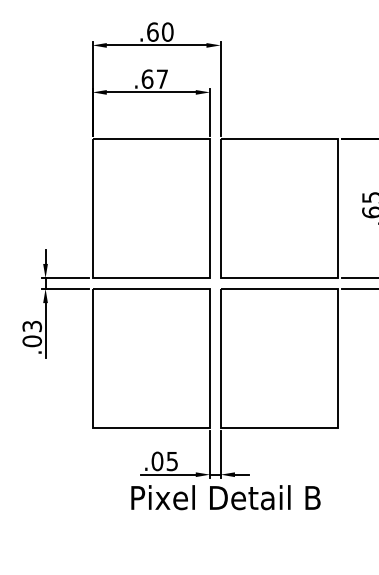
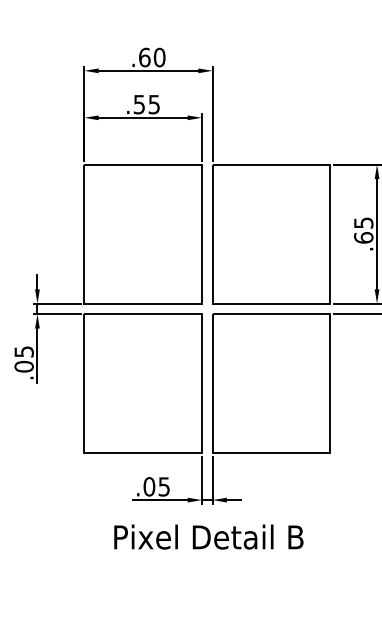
text: (154, 79) -> (146, 104), .67 -> .55
text: (31, 326) -> (23, 351), .03 -> .05
text: (225, 497) -> (208, 536), moved

